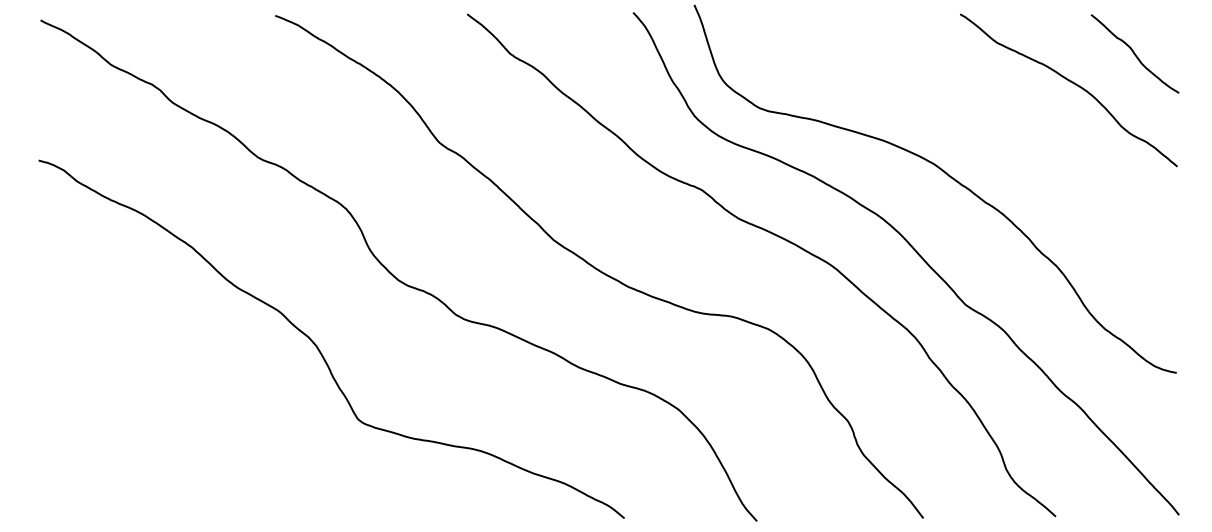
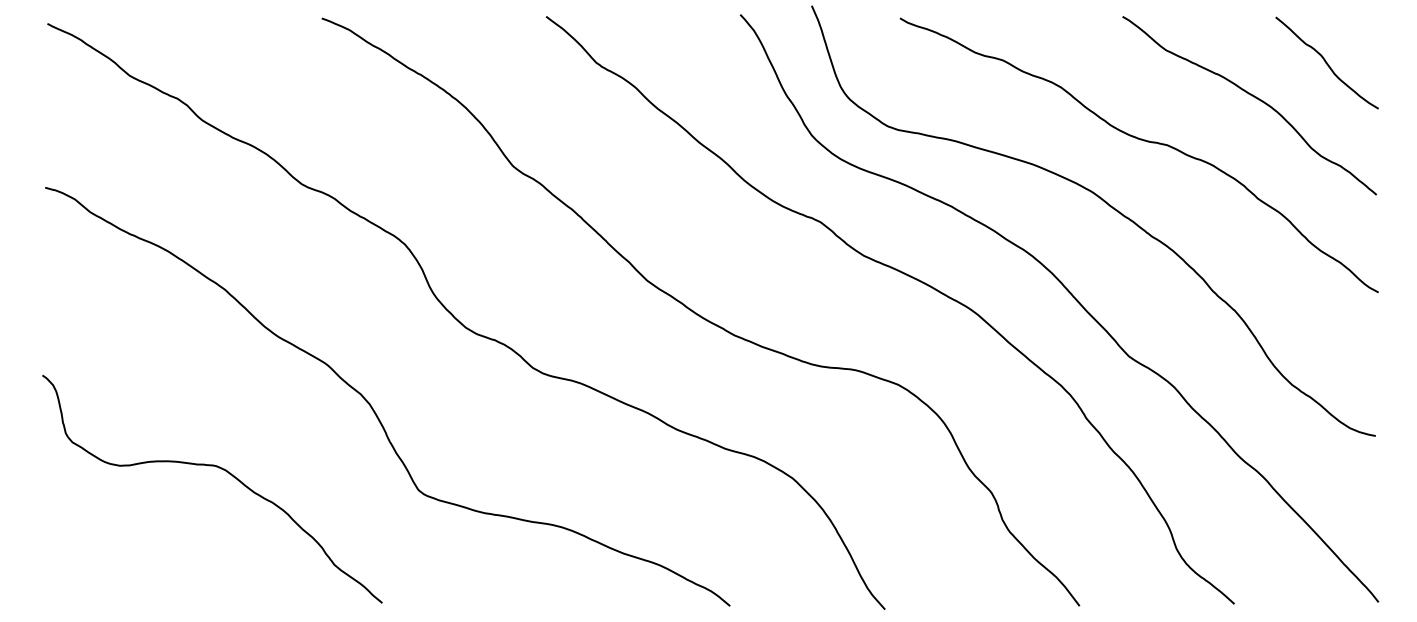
curve: (978, 121) -> (1143, 141), added
curve: (186, 400) -> (218, 468), added

